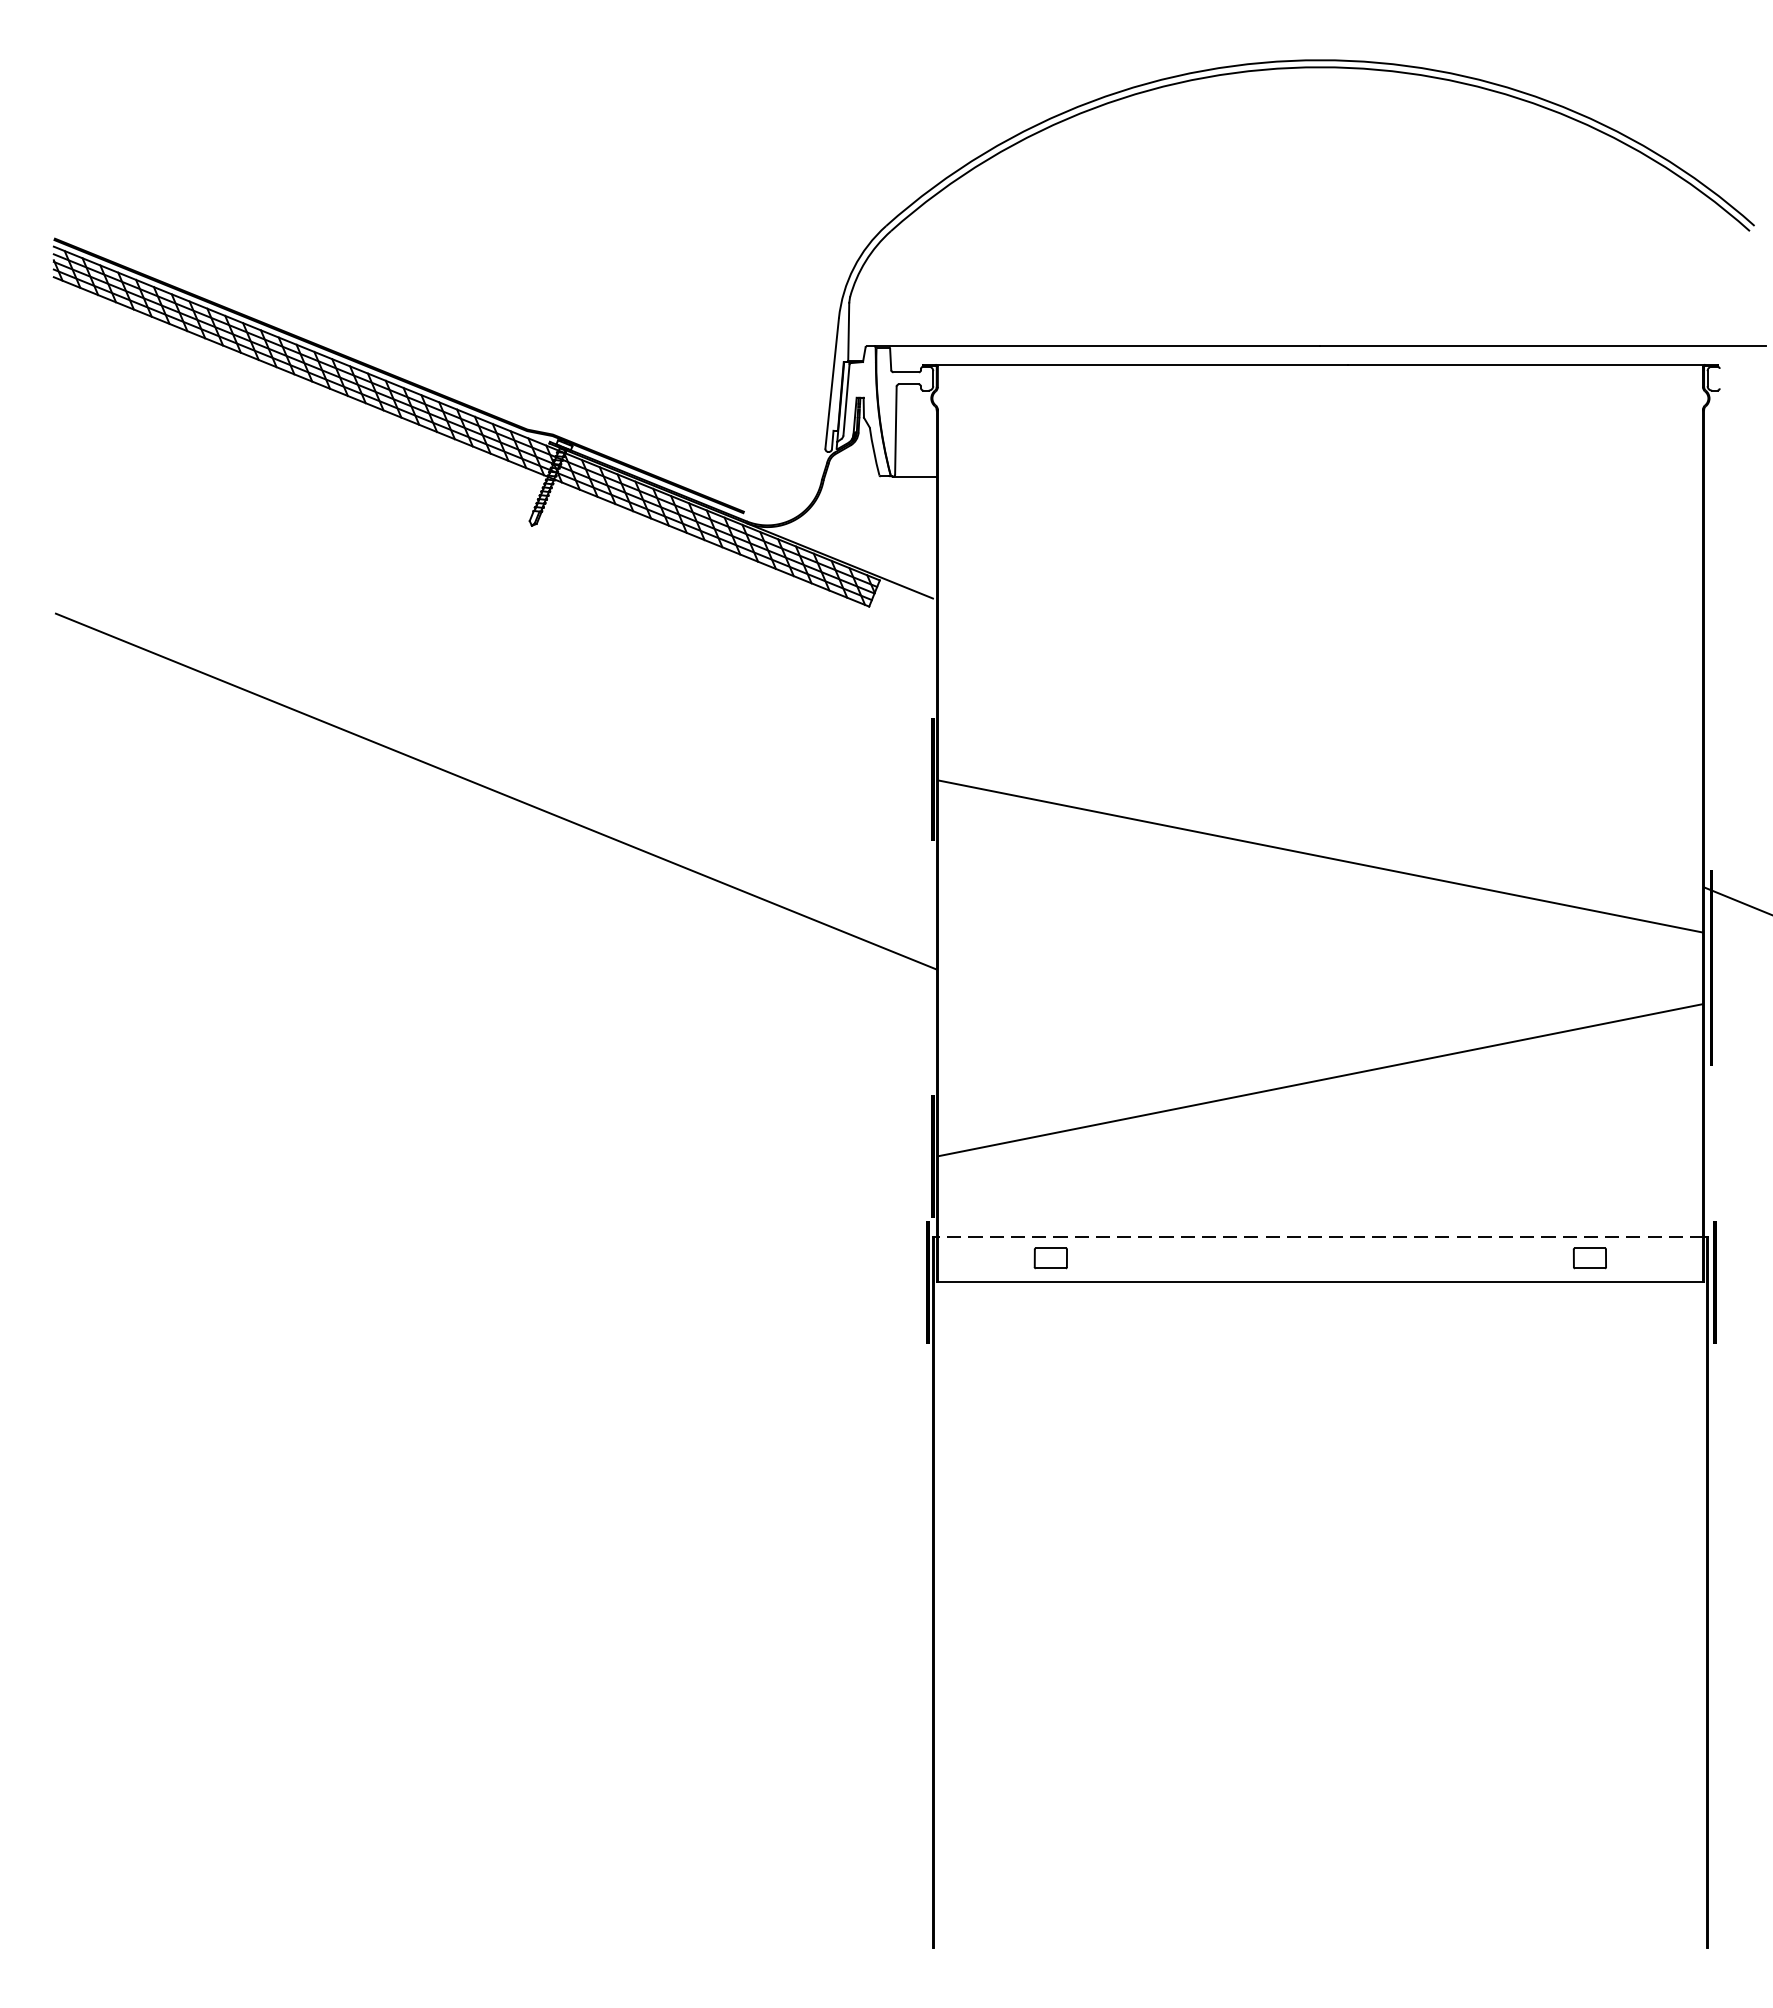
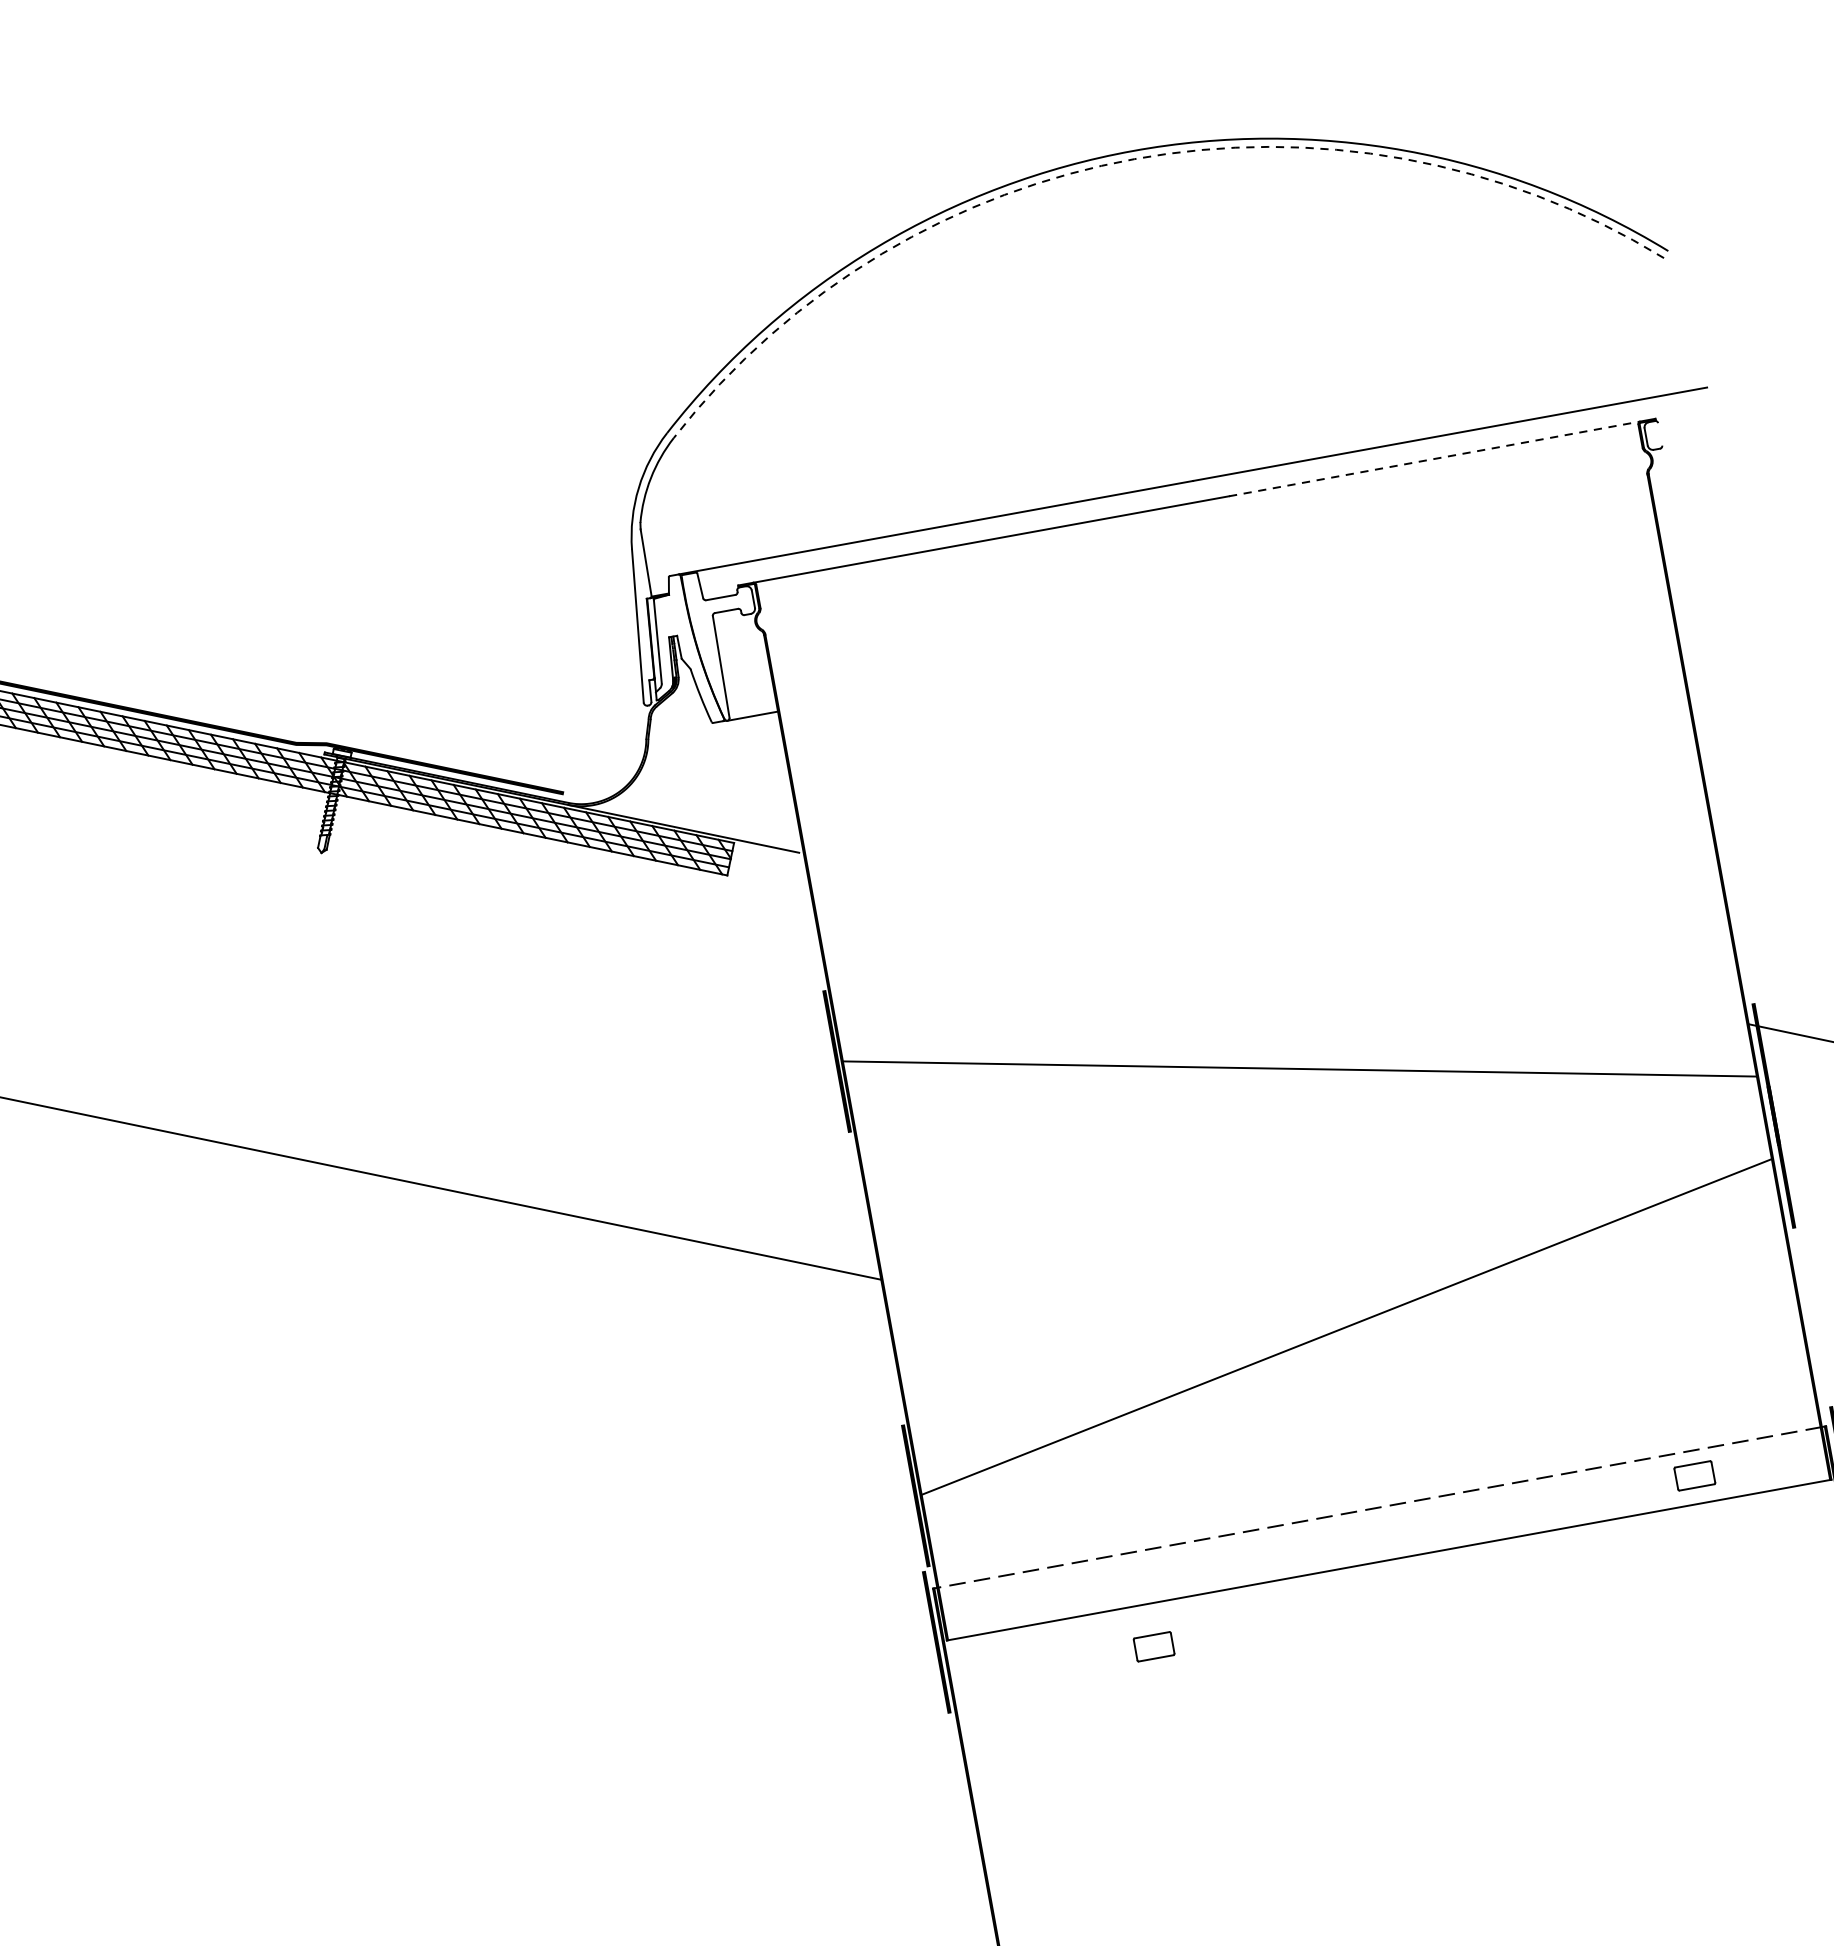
arc: (1320, 67) -> (1134, 159), solid -> dashed
line: (1527, 364) -> (1435, 458), solid -> dashed
part: (1050, 1258) -> (1153, 1647), moved

